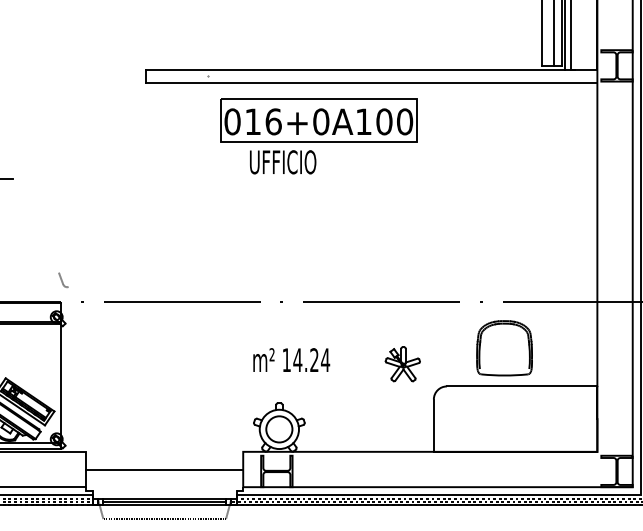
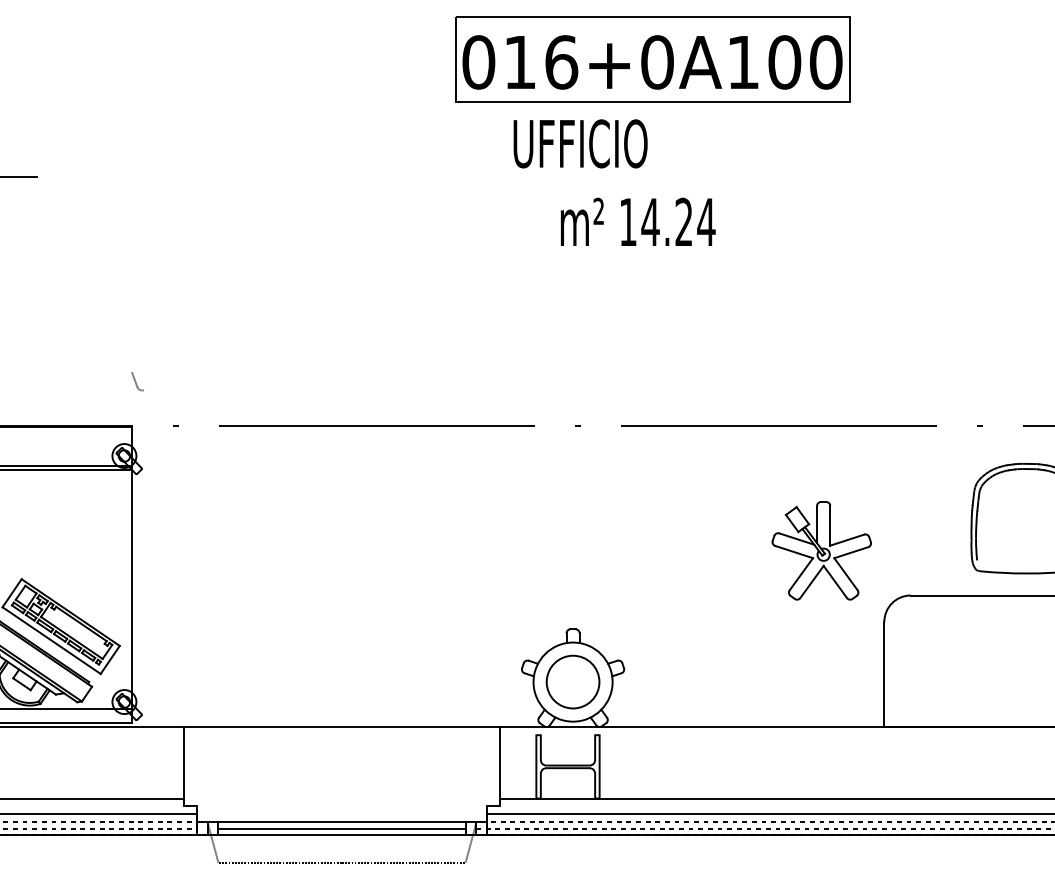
part: (62, 280) -> (136, 382), size x0.62
text: (291, 359) -> (637, 220), moved
part: (402, 364) -> (821, 551), size x1.43
line: (164, 469) -> (341, 726), moved

